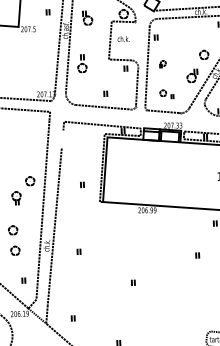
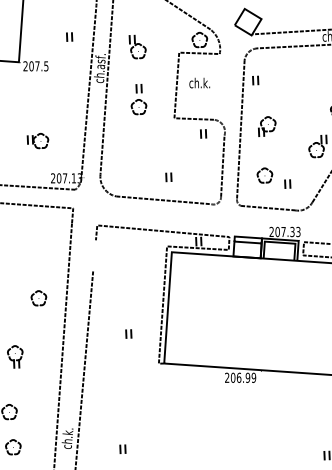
part: (82, 63) -> (139, 99), moved
part: (162, 63) -> (266, 125), size x1.67
part: (29, 72) -> (37, 140), added
part: (166, 93) -> (273, 176), size x1.43
part: (30, 181) -> (39, 298), moved

